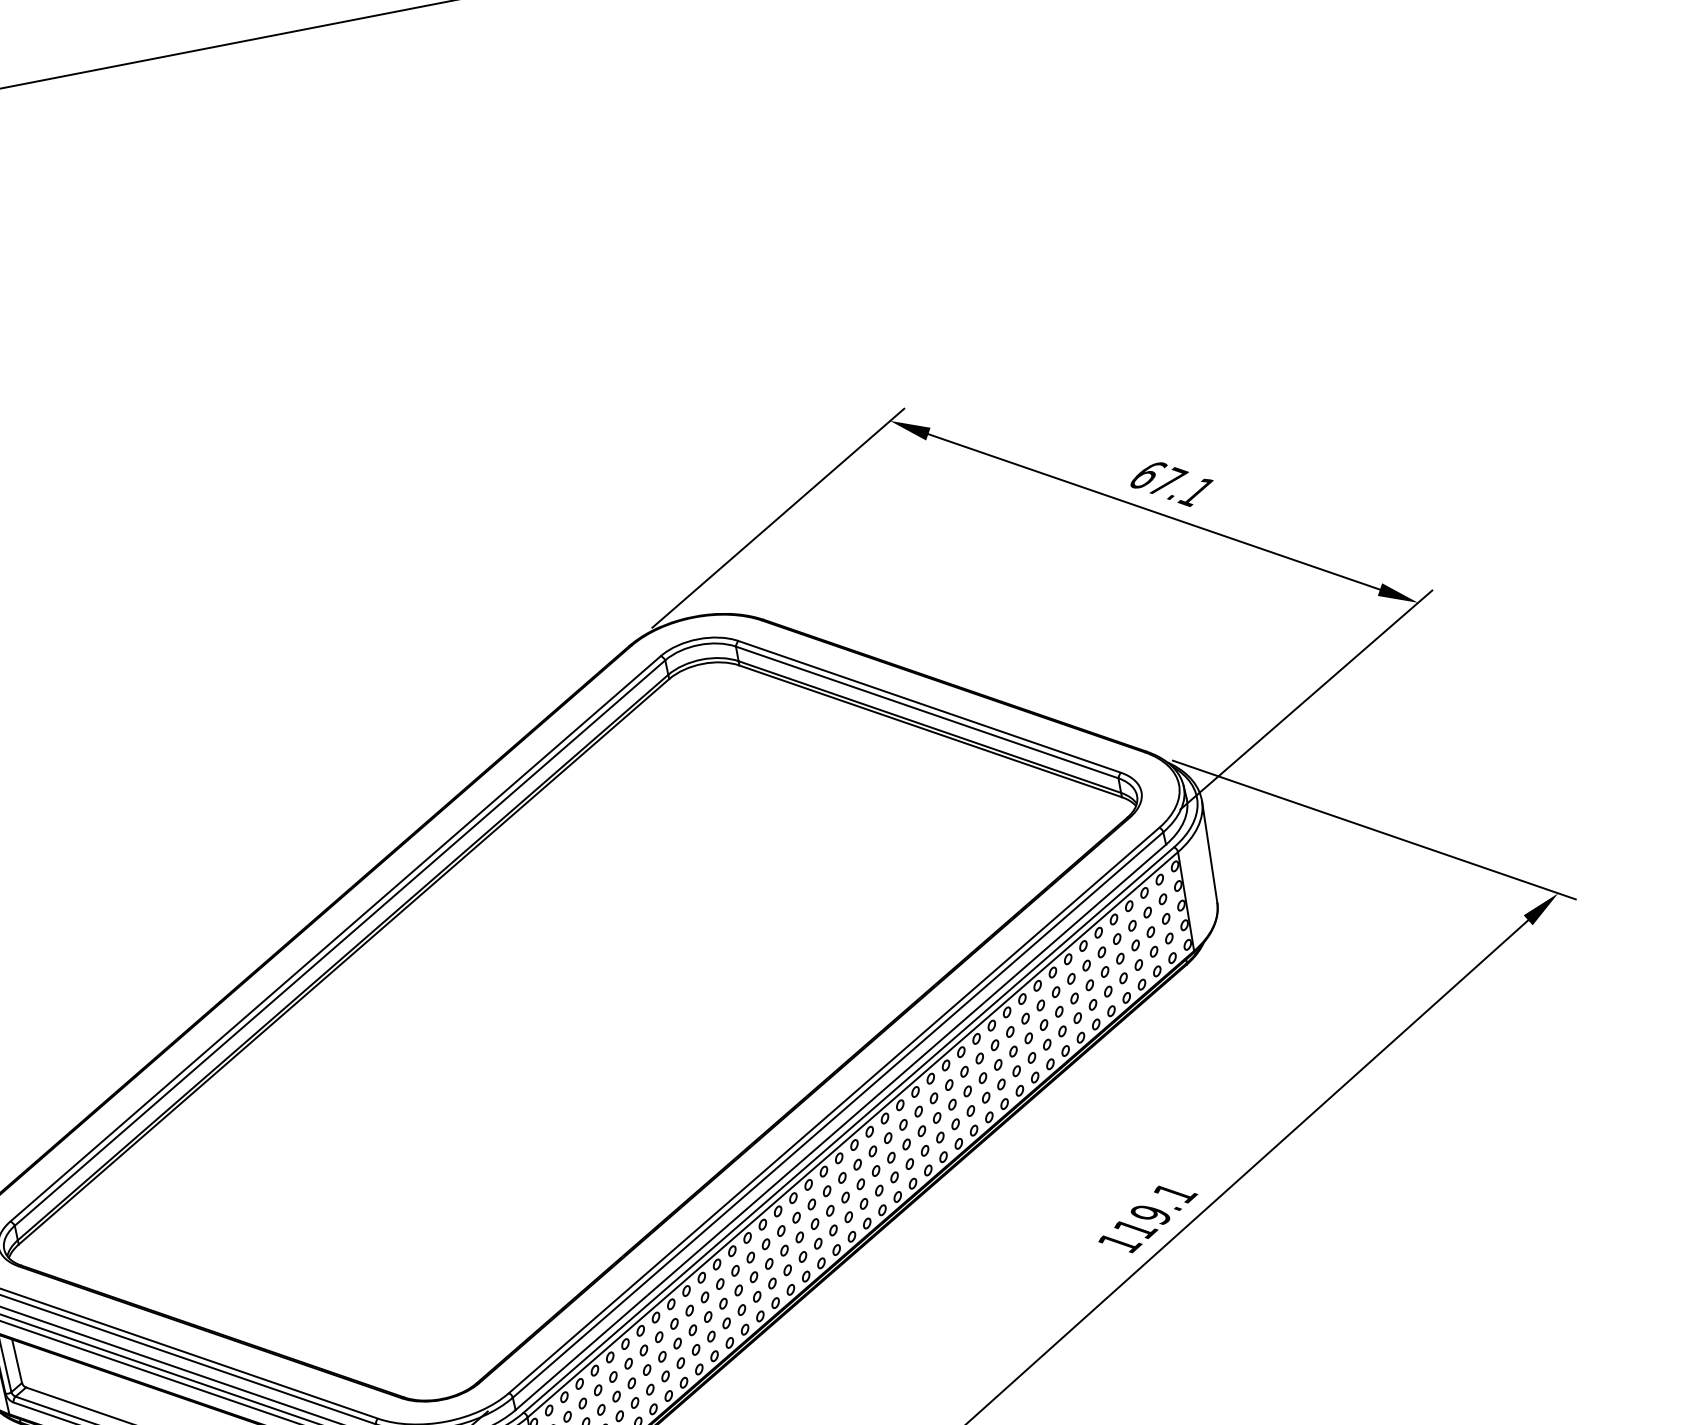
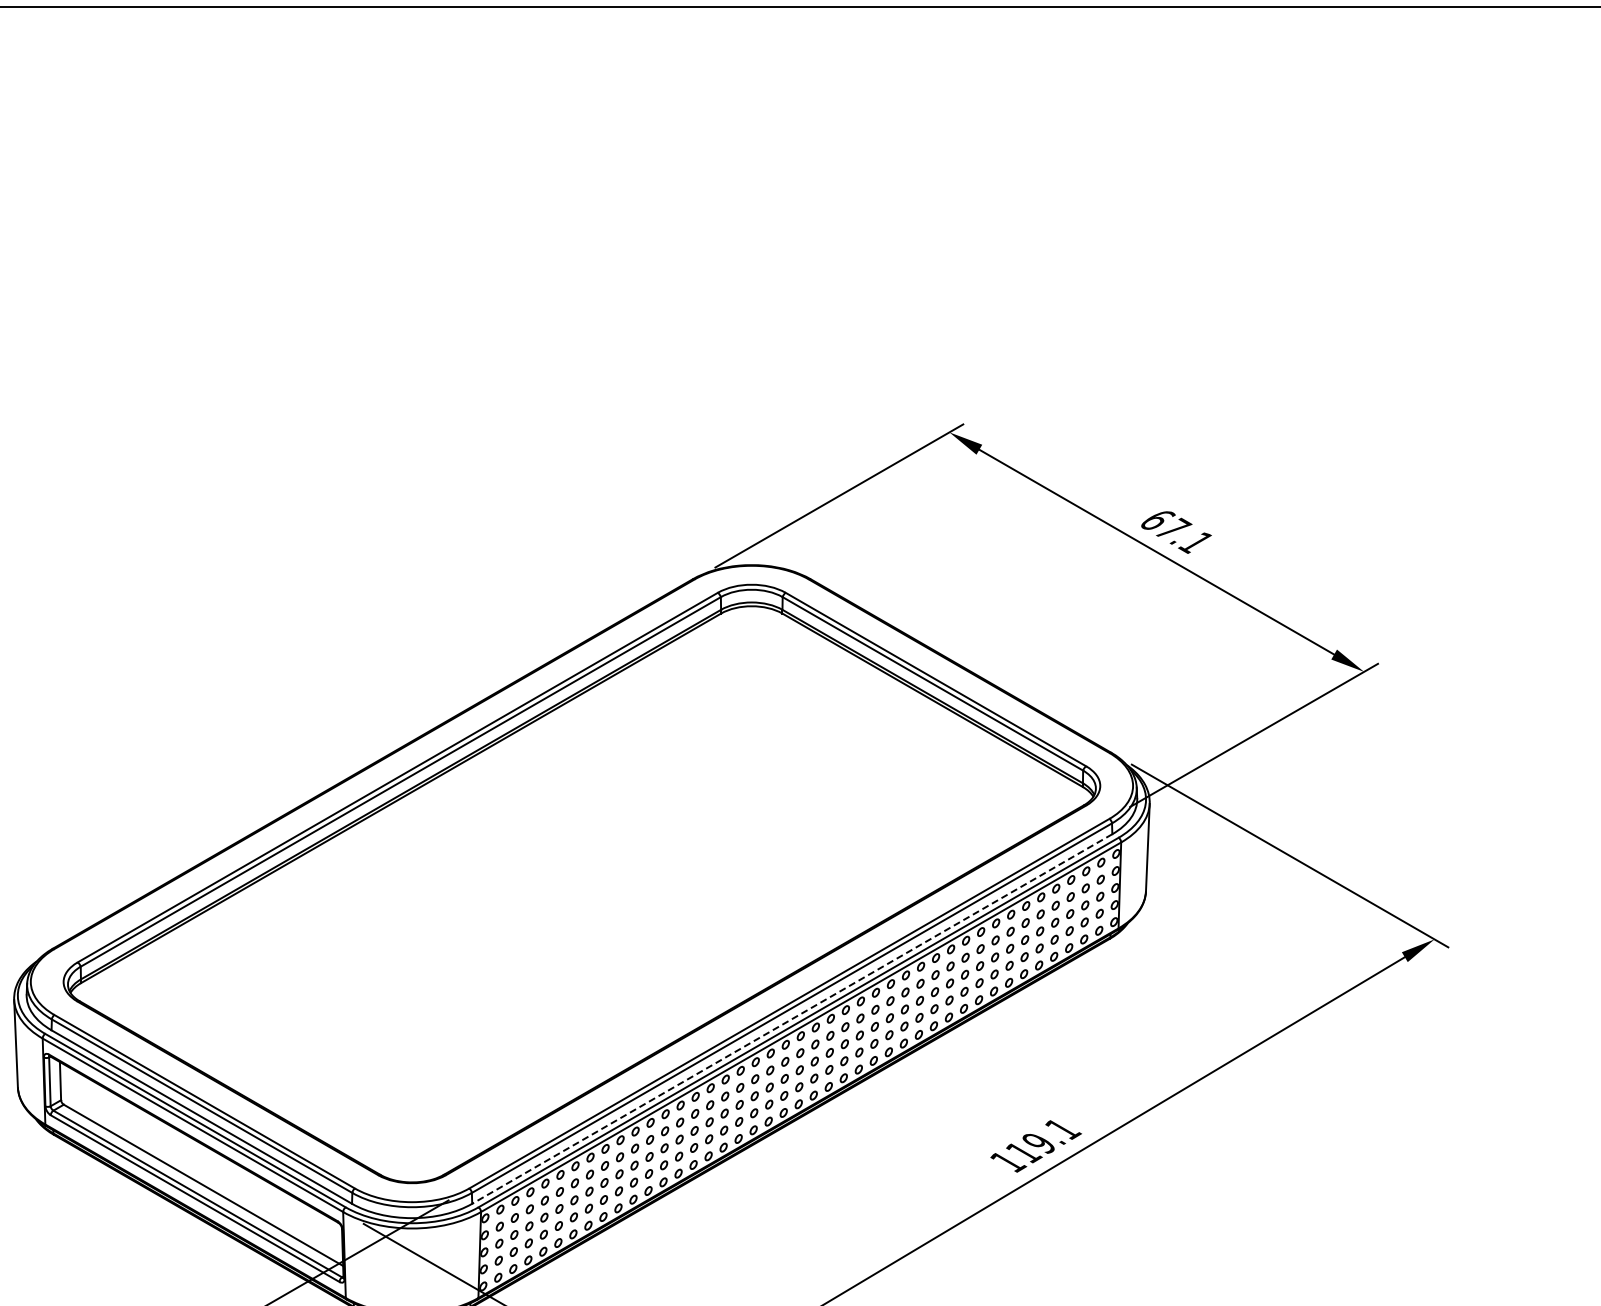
line: (841, 1127) -> (792, 1019), solid -> dashed

